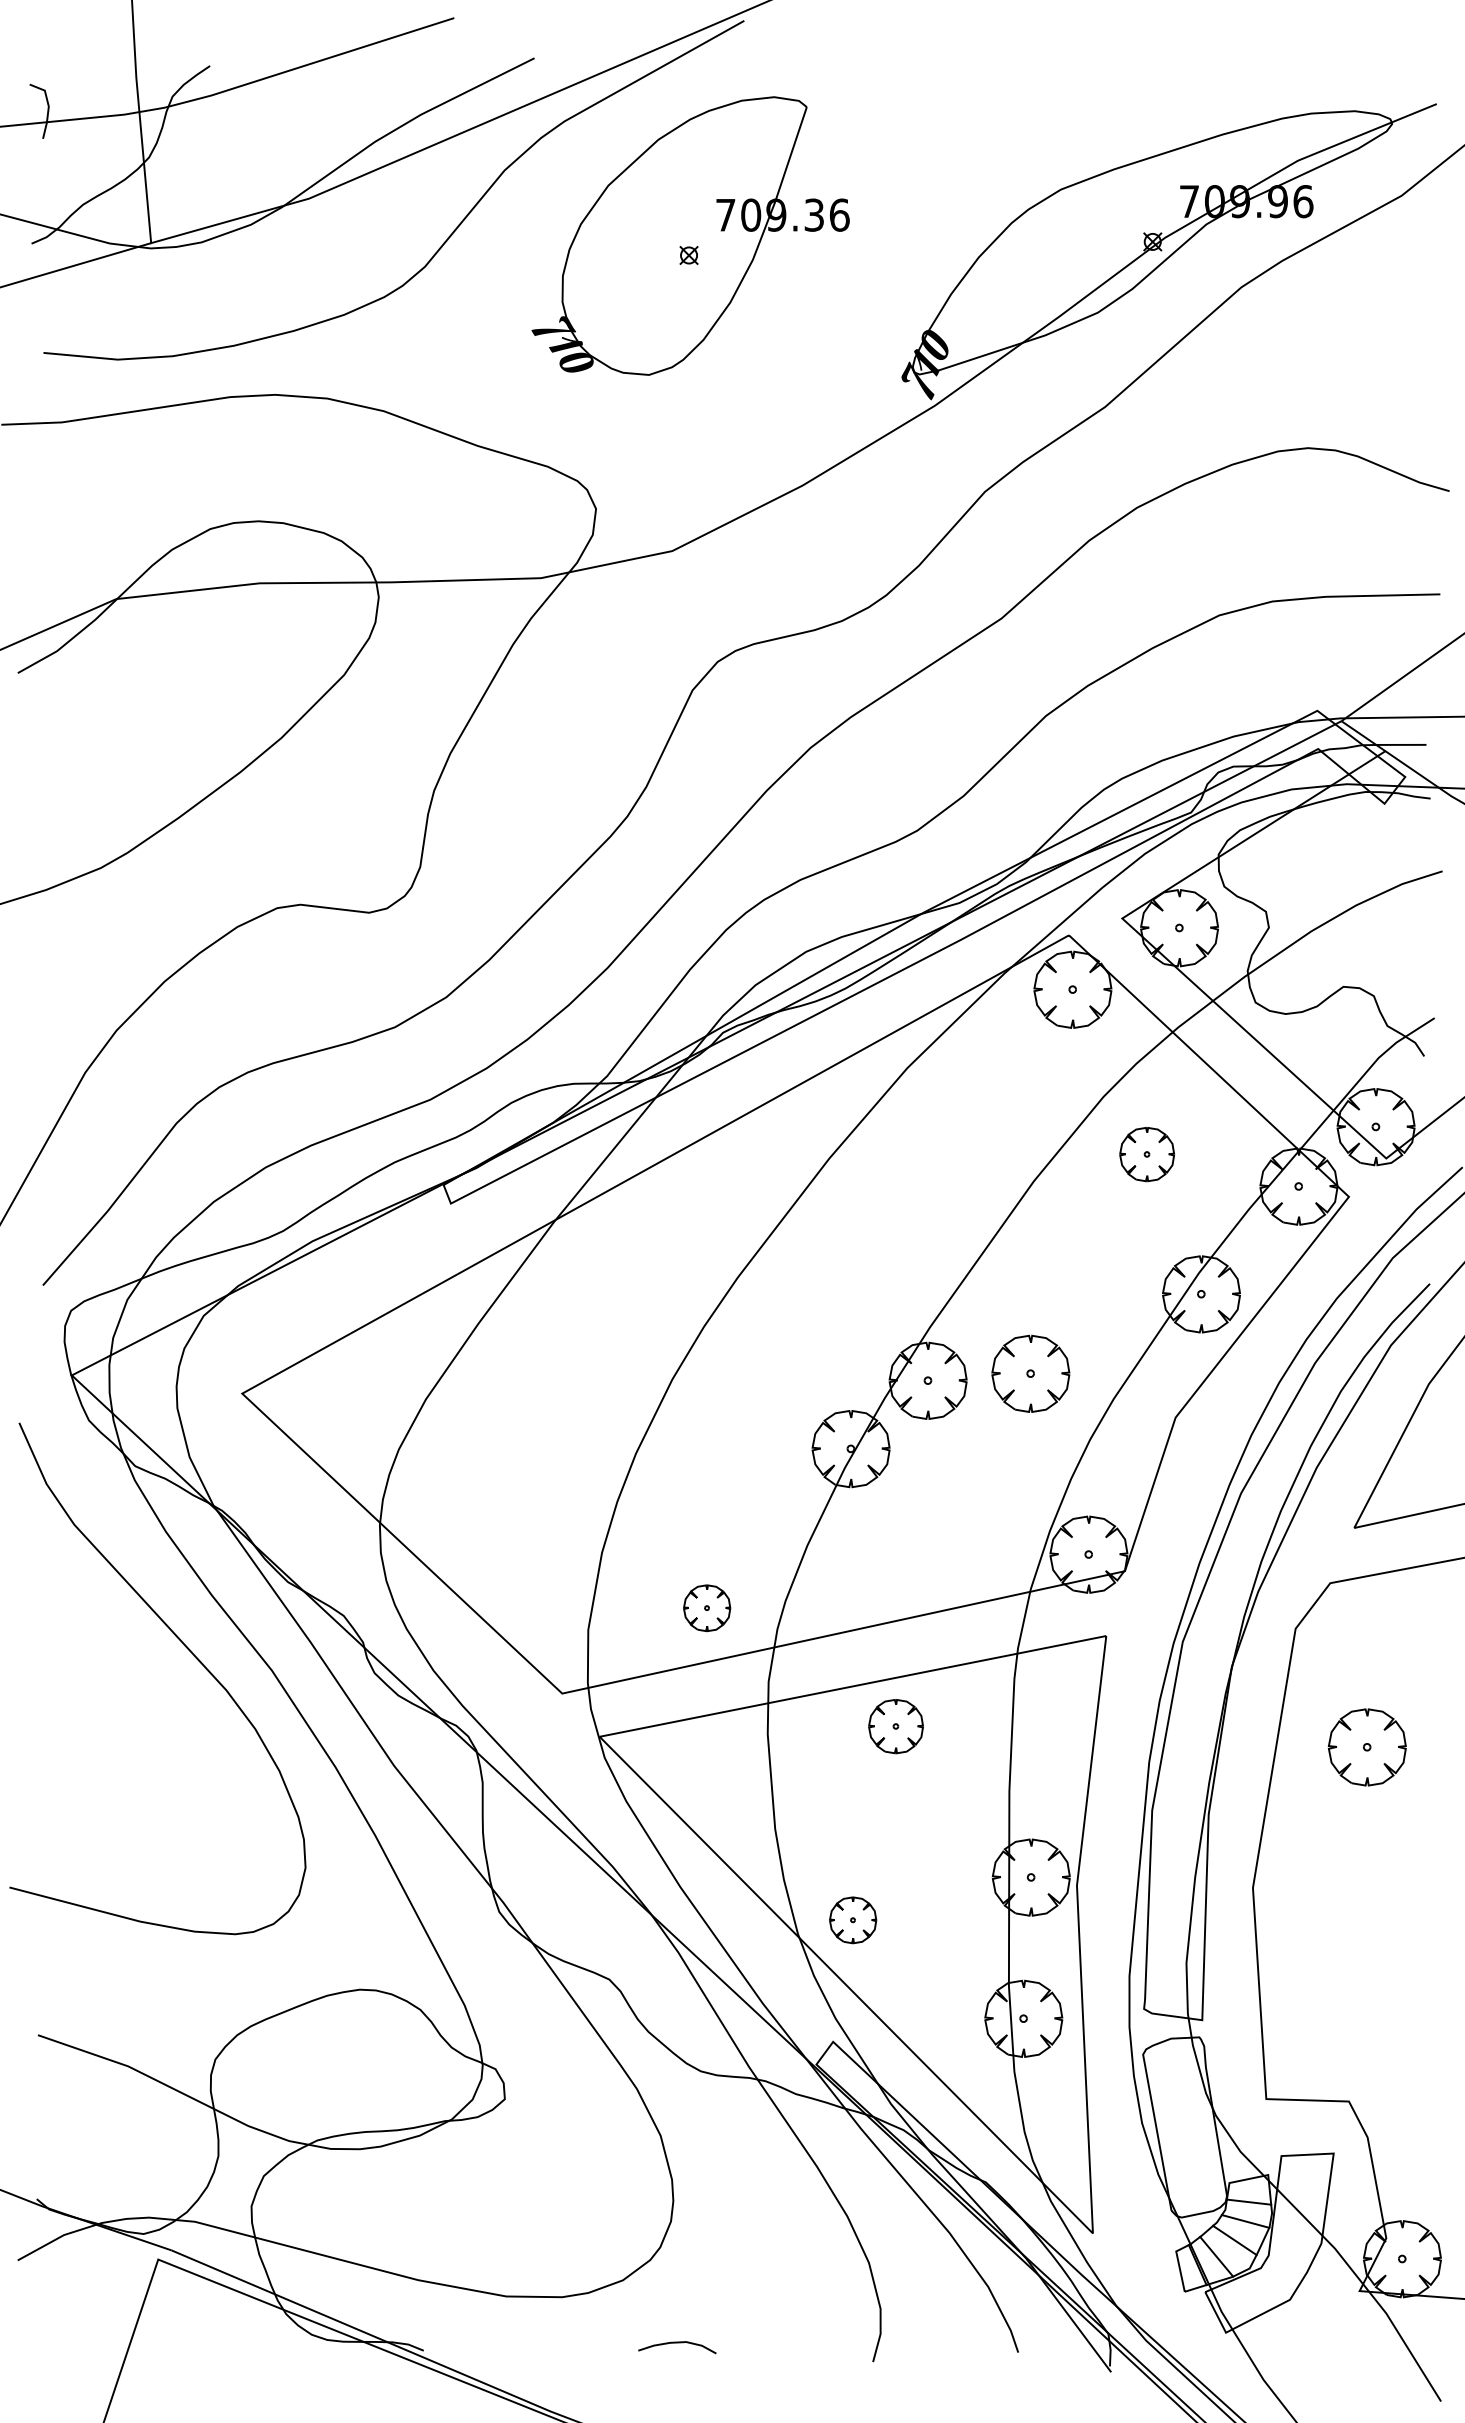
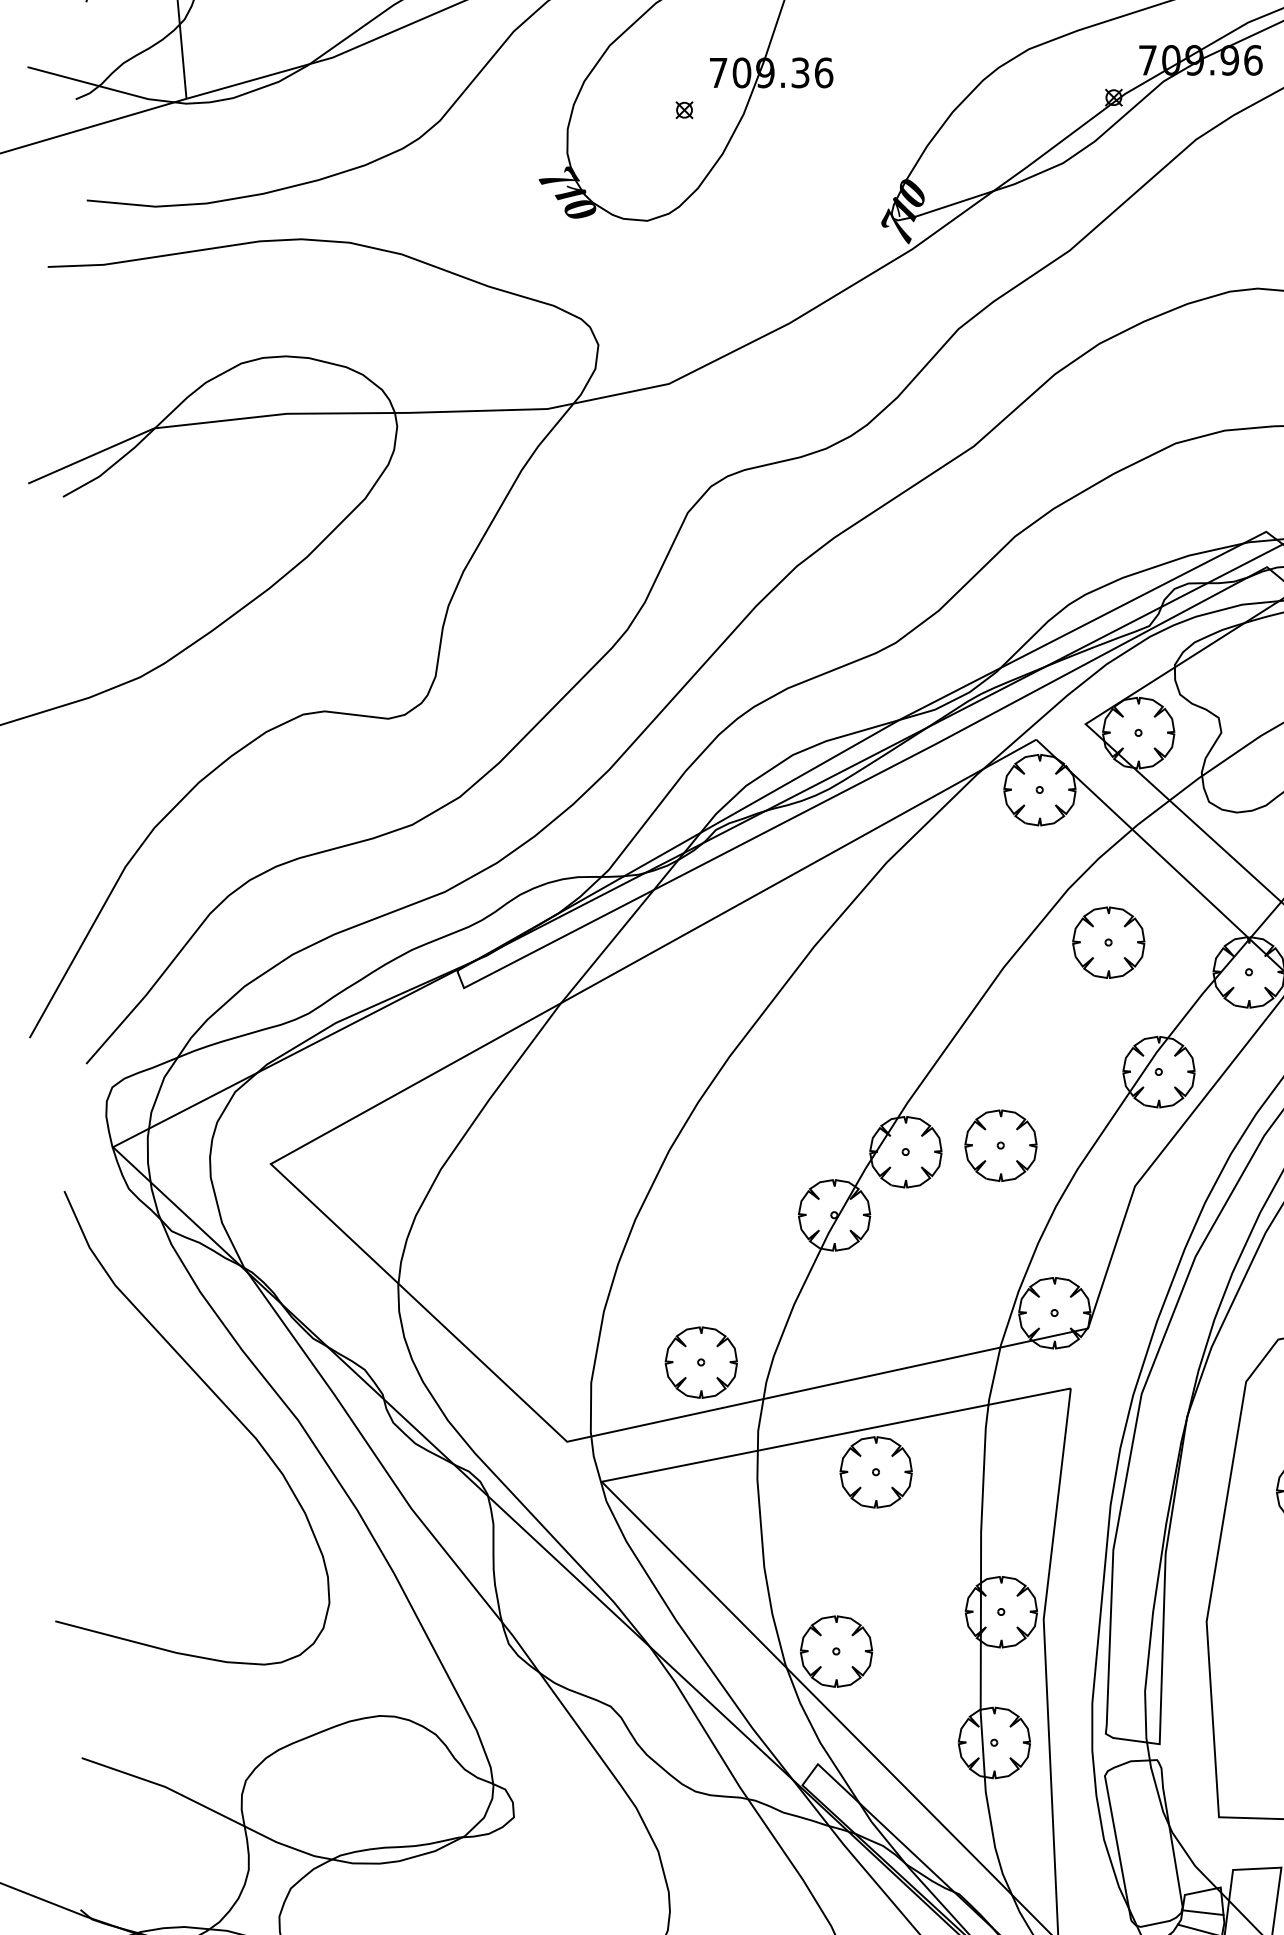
part: (1146, 1154) -> (1108, 942), size x1.43
part: (706, 1608) -> (700, 1362), size x1.67
part: (895, 1726) -> (875, 1472), size x1.43
part: (852, 1920) -> (835, 1651), size x1.67

